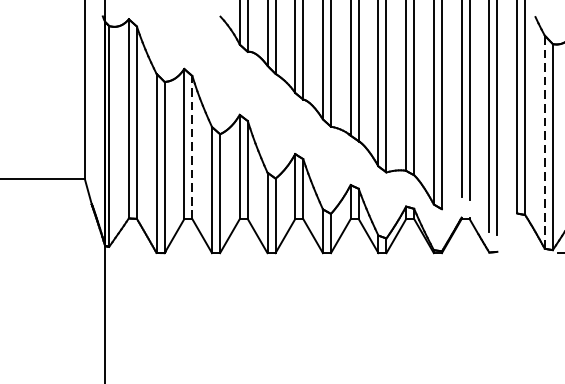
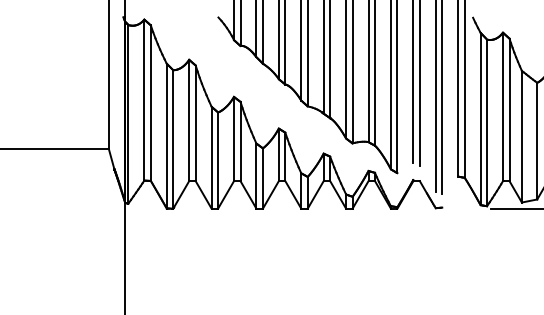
line: (544, 141) -> (480, 118), dashed -> solid
line: (192, 147) -> (195, 123), dashed -> solid

